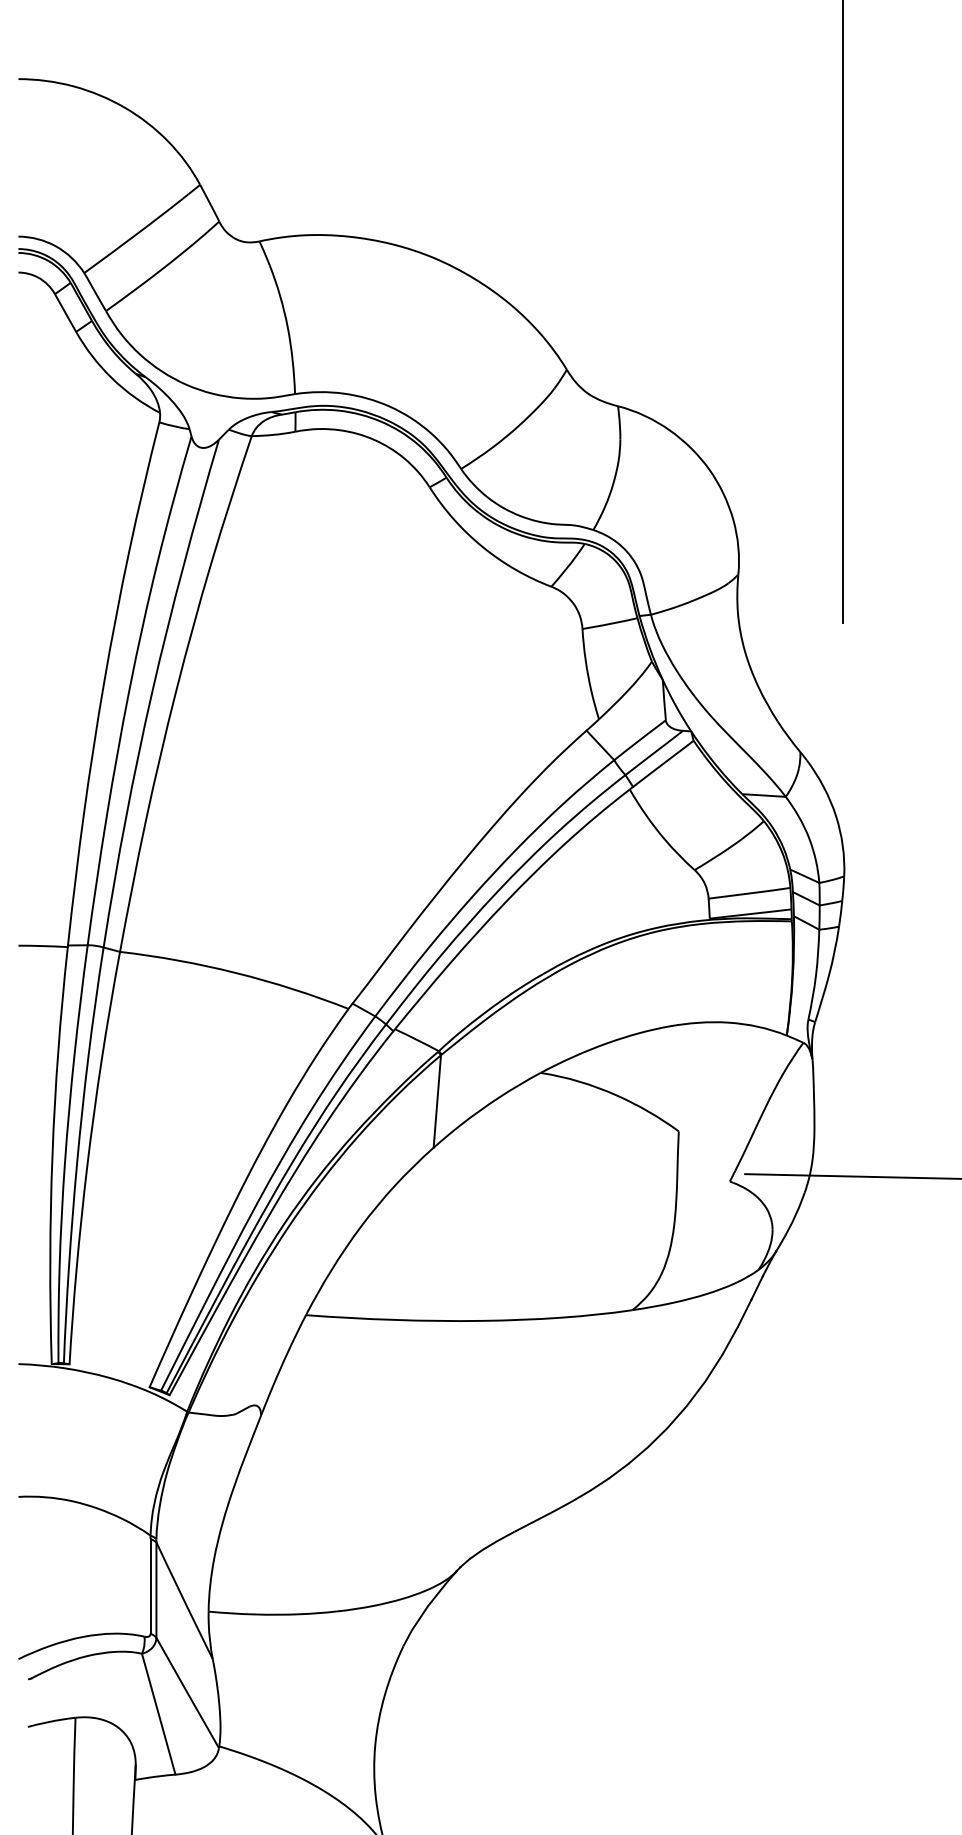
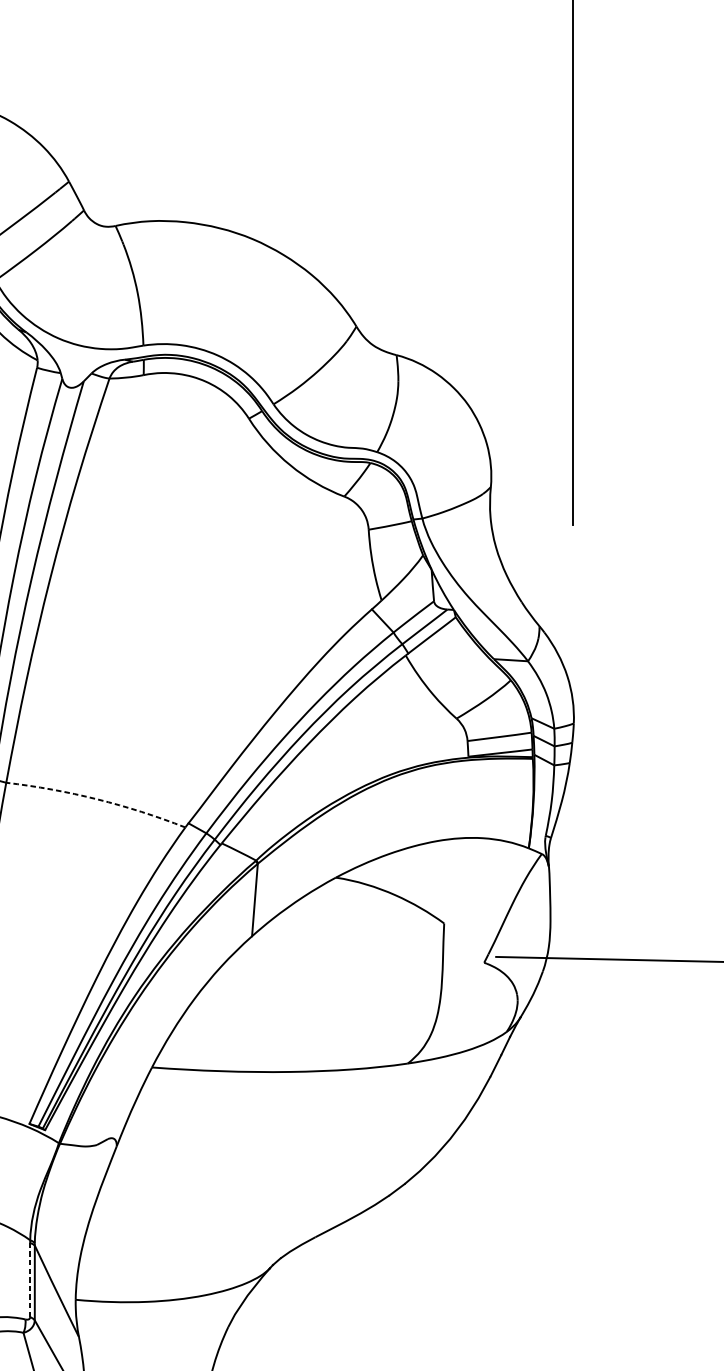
arc: (236, 973) -> (97, 799), solid -> dashed
line: (150, 1585) -> (30, 1279), solid -> dashed

